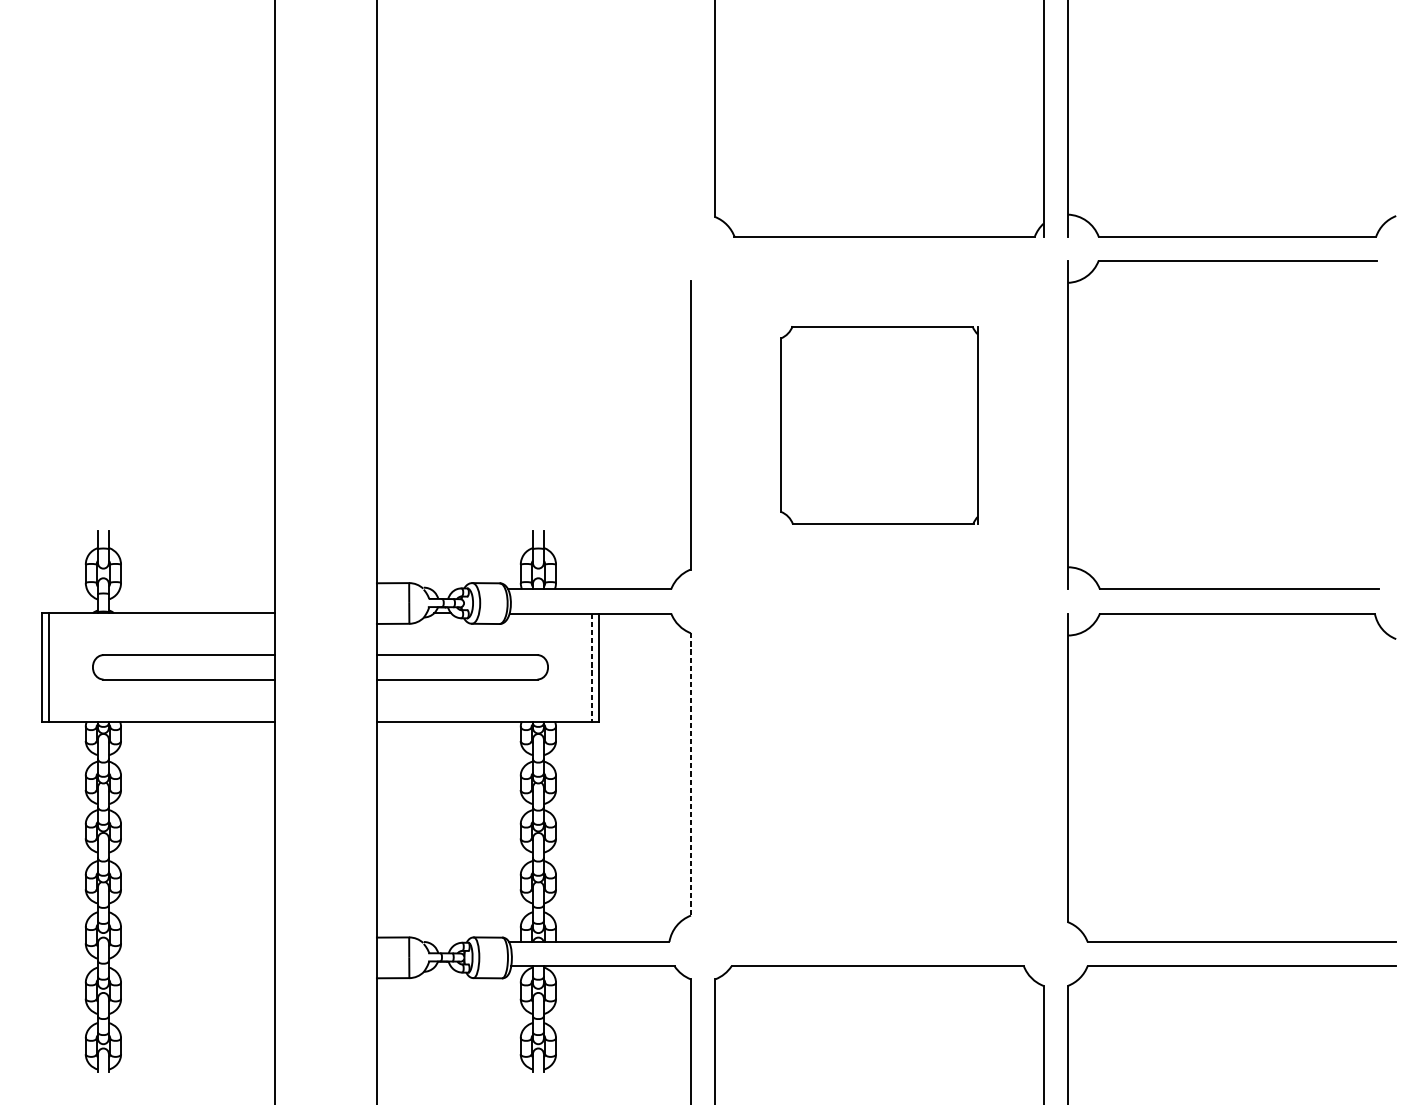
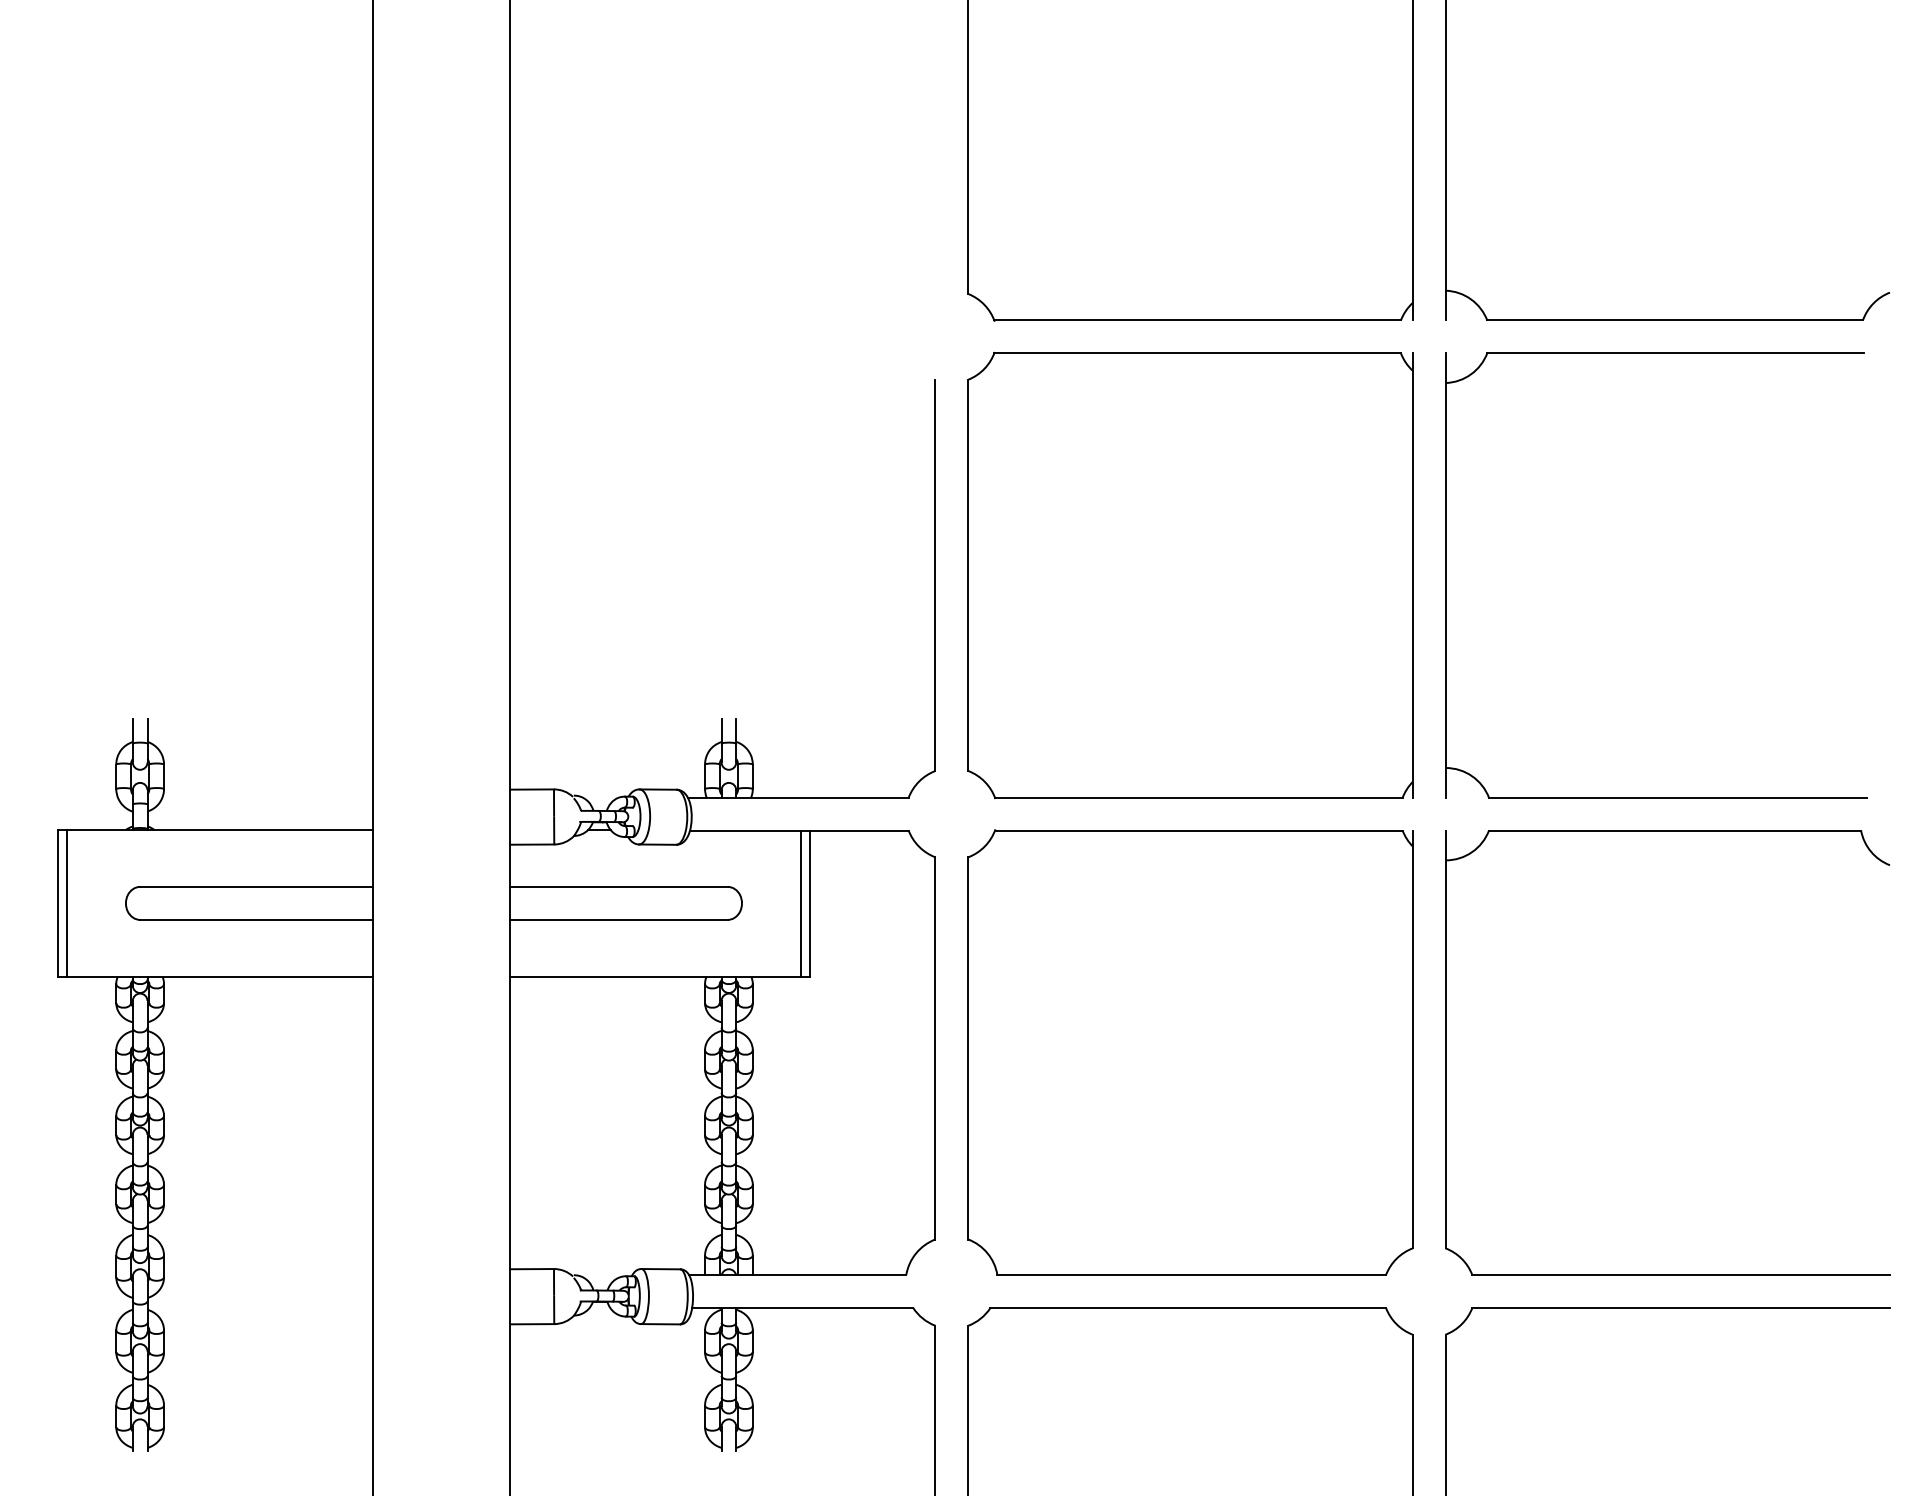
part: (879, 425) -> (1190, 575), size x1.67
line: (592, 668) -> (801, 904), dashed -> solid
line: (691, 774) -> (935, 1048), dashed -> solid
part: (879, 777) -> (1190, 1052), added

